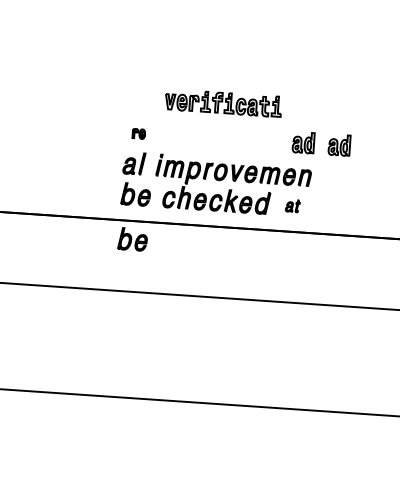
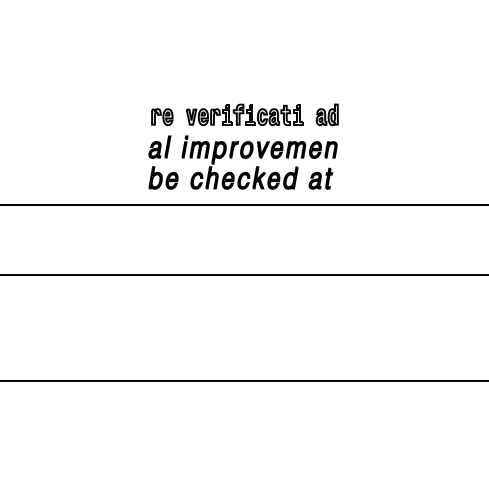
part: (223, 102) -> (244, 114), moved
part: (138, 134) -> (162, 117), size x1.67
part: (338, 144) -> (362, 114), removed
part: (292, 205) -> (320, 178), size x1.67
part: (132, 238) -> (163, 222), removed

